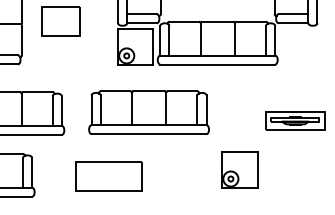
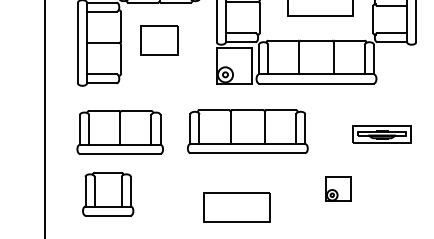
part: (294, 120) -> (381, 134), moved
part: (239, 169) -> (338, 188), size x0.7
part: (108, 176) -> (236, 207), moved

